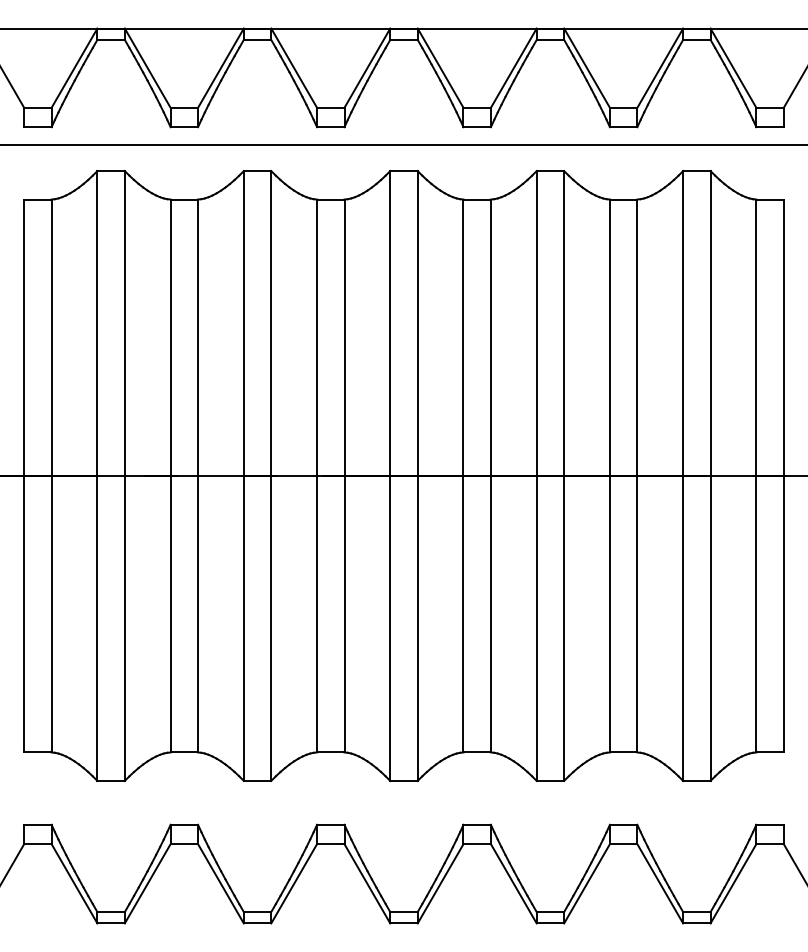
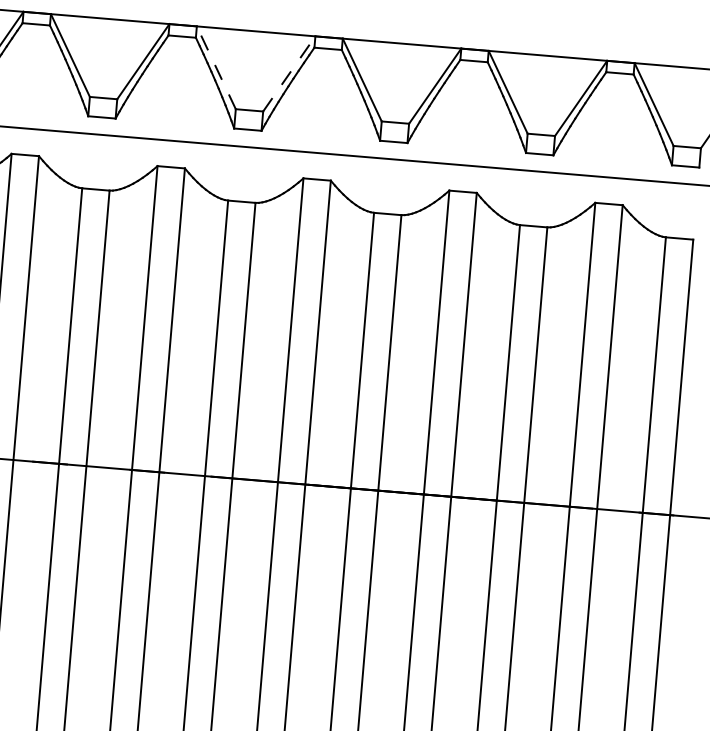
line: (294, 68) -> (216, 68), solid -> dashed
line: (367, 68) -> (289, 74), solid -> dashed

